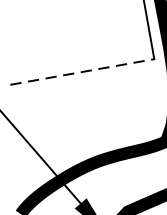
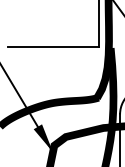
line: (82, 71) -> (53, 46), dashed -> solid

